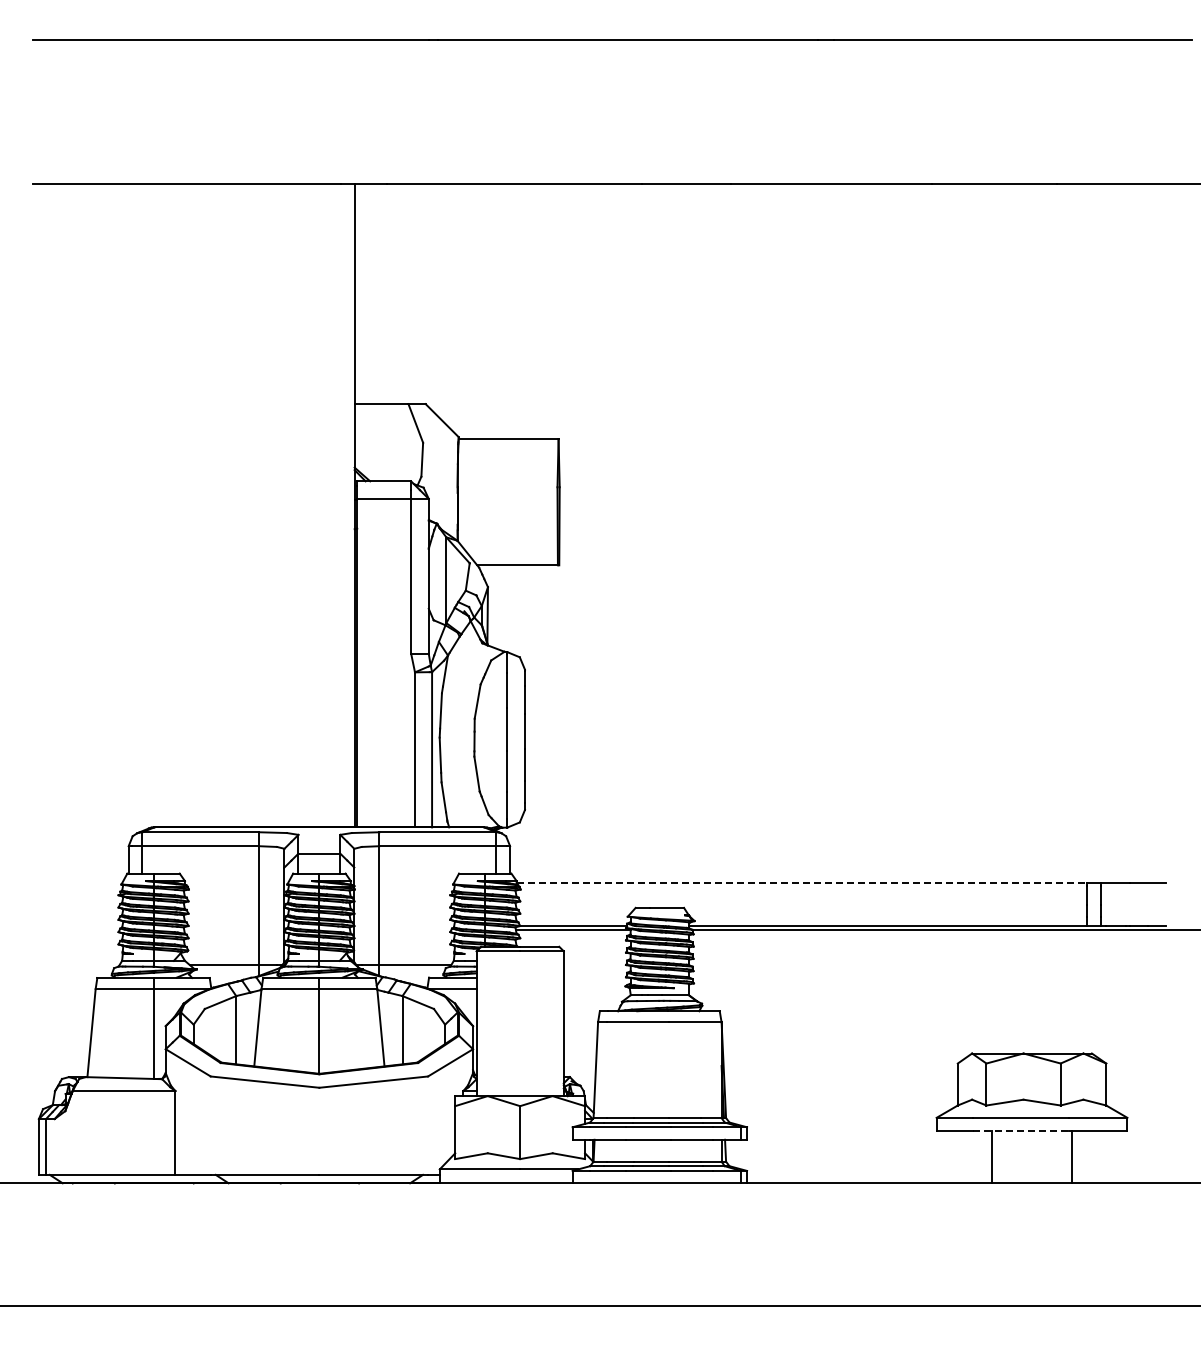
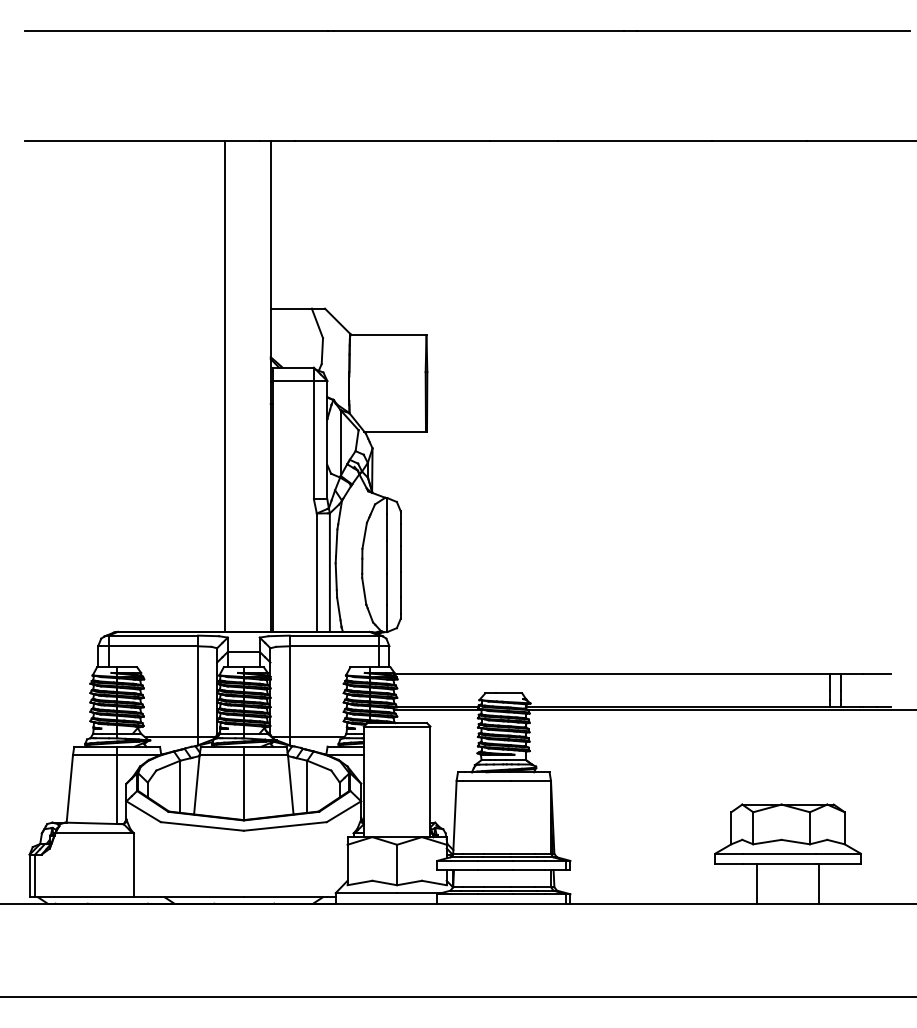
line: (294, 505) -> (224, 386), added
line: (802, 882) -> (612, 673), dashed -> solid
line: (1021, 1131) -> (780, 864), dashed -> solid

